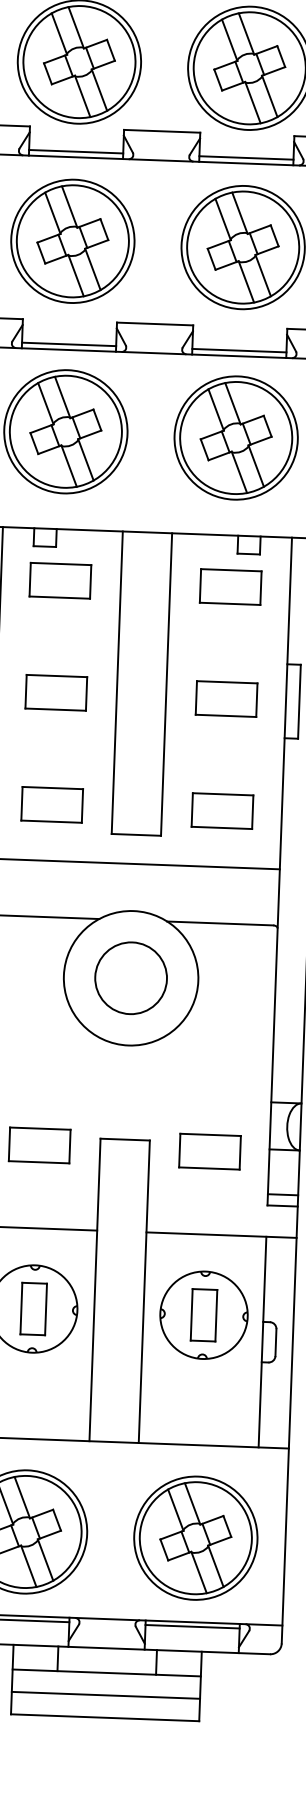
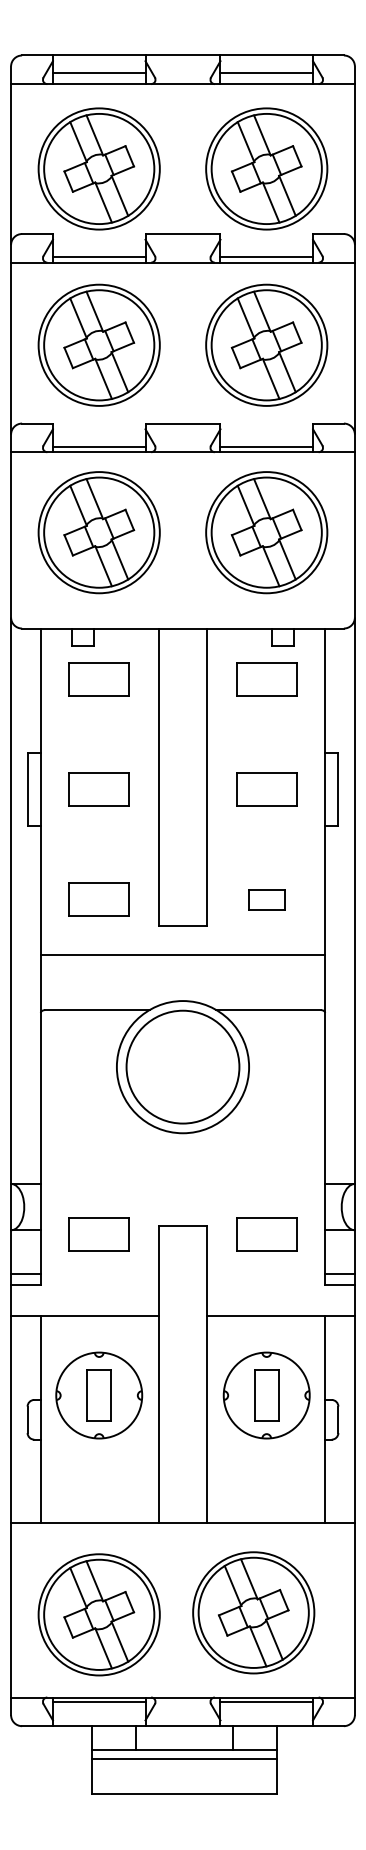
part: (222, 810) -> (266, 899), size x0.6
circle: (130, 977) -> (182, 1066), size x1.6
part: (195, 1537) -> (253, 1612), moved
line: (105, 1695) -> (183, 1759), moved

